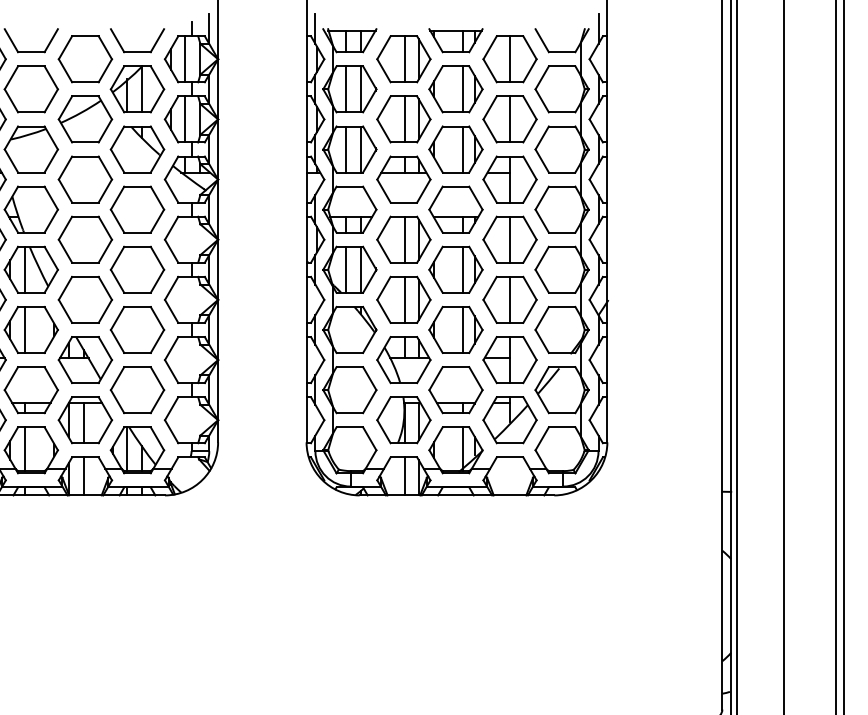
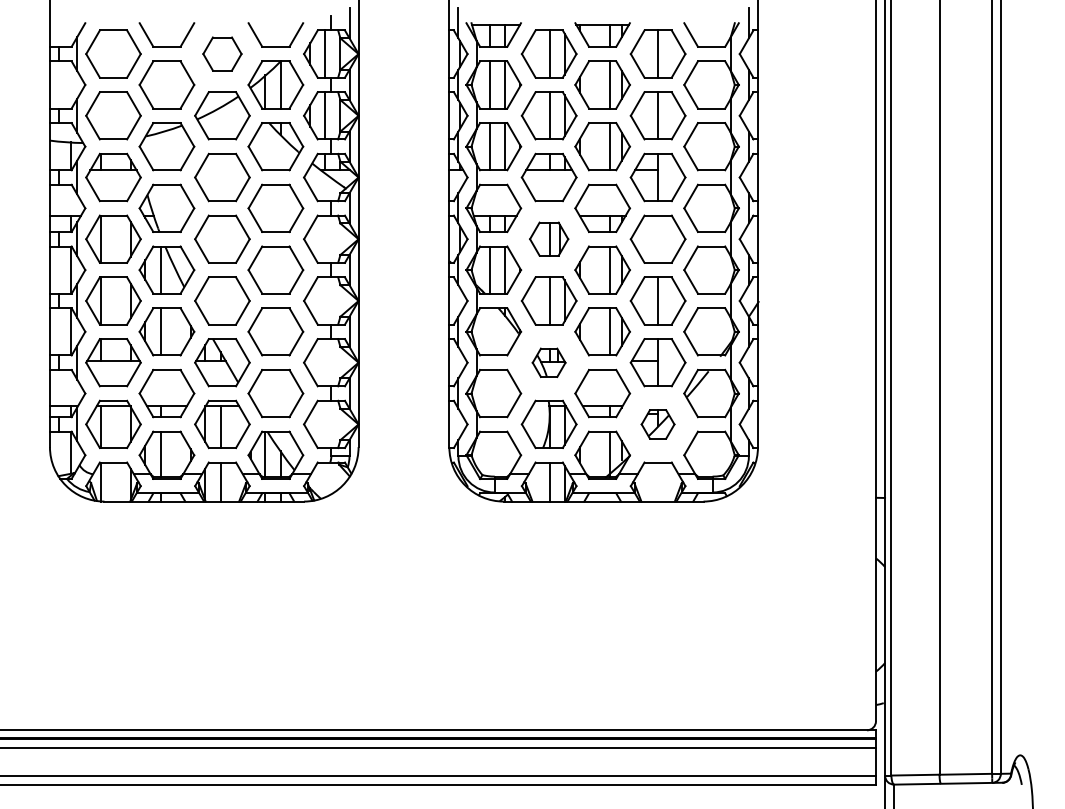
part: (85, 58) -> (222, 53), size x0.7
part: (403, 239) -> (548, 238), size x0.7
line: (510, 239) -> (658, 238), removed
part: (403, 359) -> (548, 362), size x0.6
part: (509, 420) -> (657, 424), size x0.6

